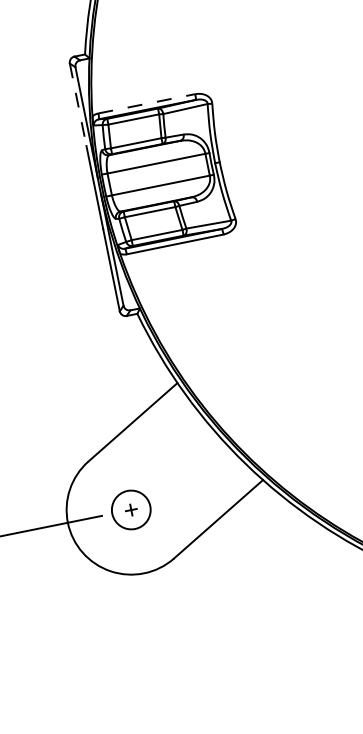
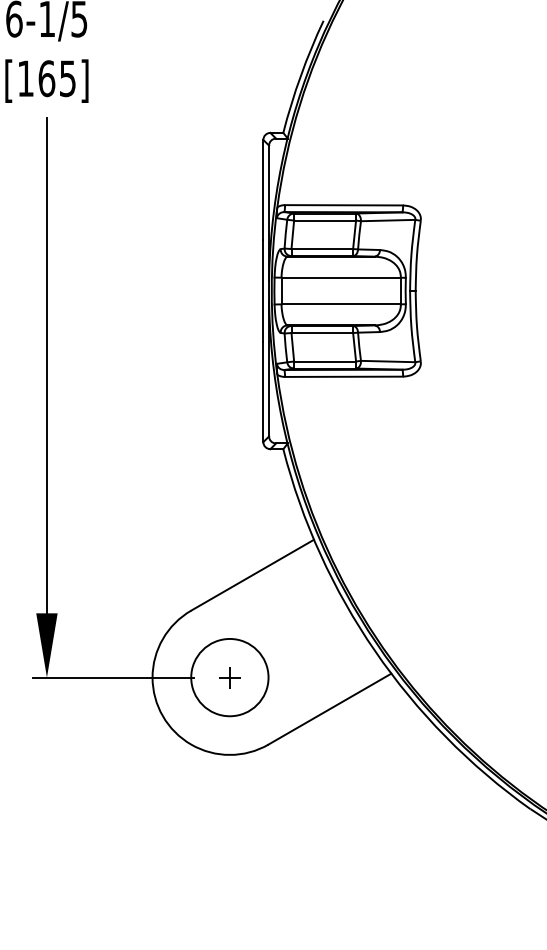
line: (147, 103) -> (344, 205), dashed -> solid
line: (78, 104) -> (263, 190), dashed -> solid
circle: (130, 509) -> (229, 677), size x1.67
part: (130, 509) -> (229, 677), size x1.43

